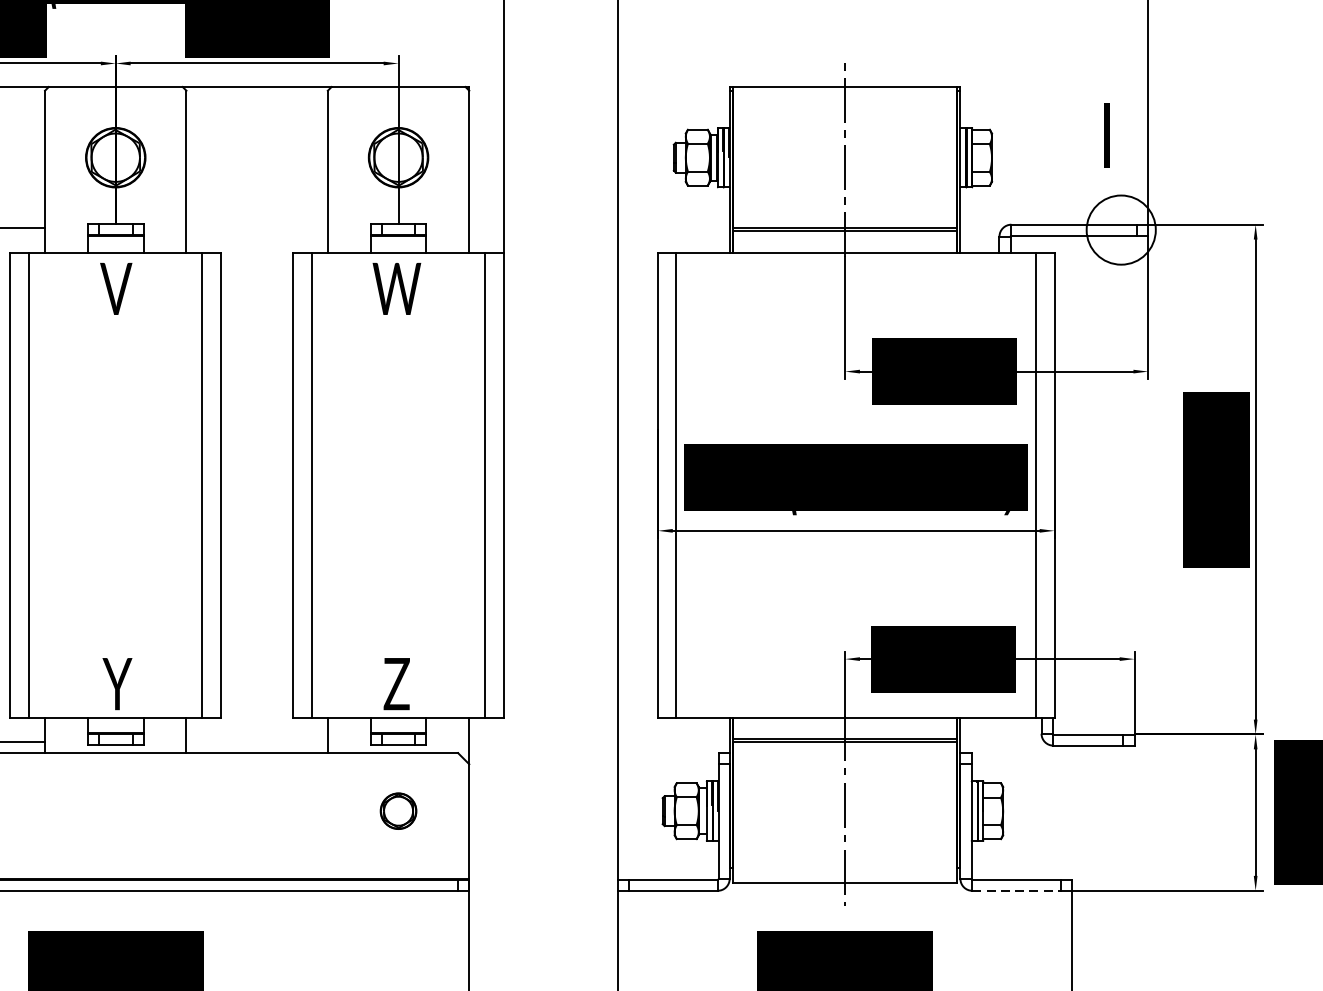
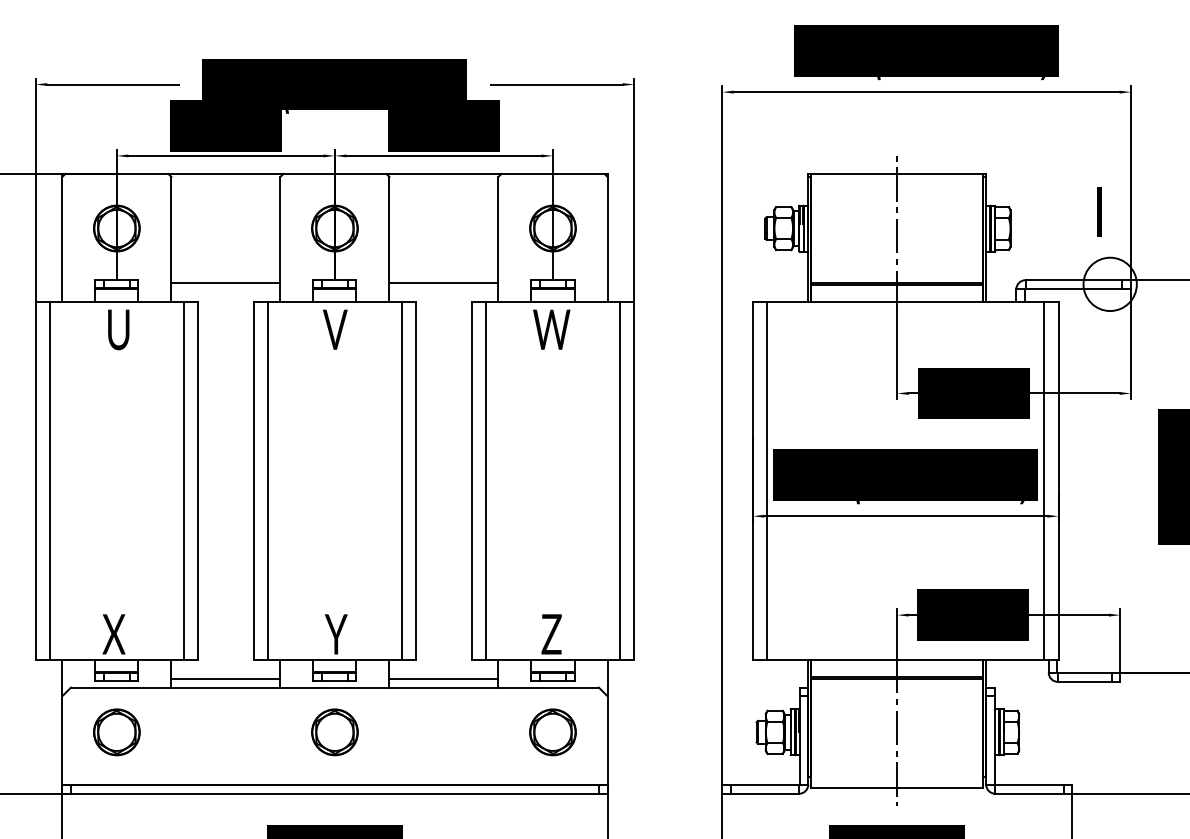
line: (256, 228) -> (443, 283), added
line: (256, 742) -> (443, 679), added
part: (115, 811) -> (334, 732), added
part: (397, 811) -> (552, 732), size x1.67
line: (1017, 890) -> (1030, 793), dashed -> solid

